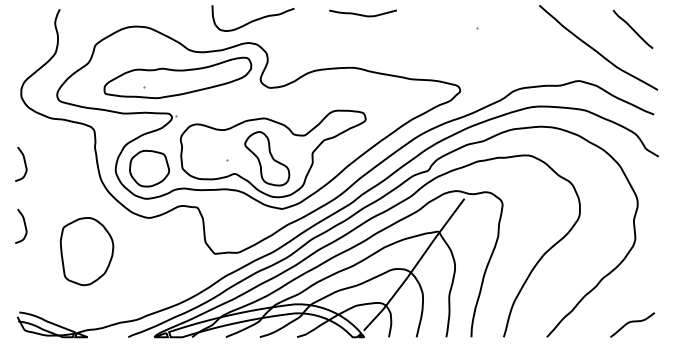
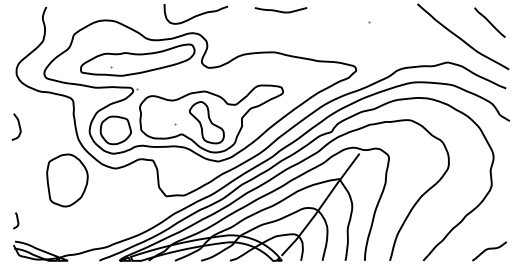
curve: (23, 225) -> (18, 174), removed
part: (87, 251) -> (67, 180), moved
curve: (21, 283) -> (16, 219), added

